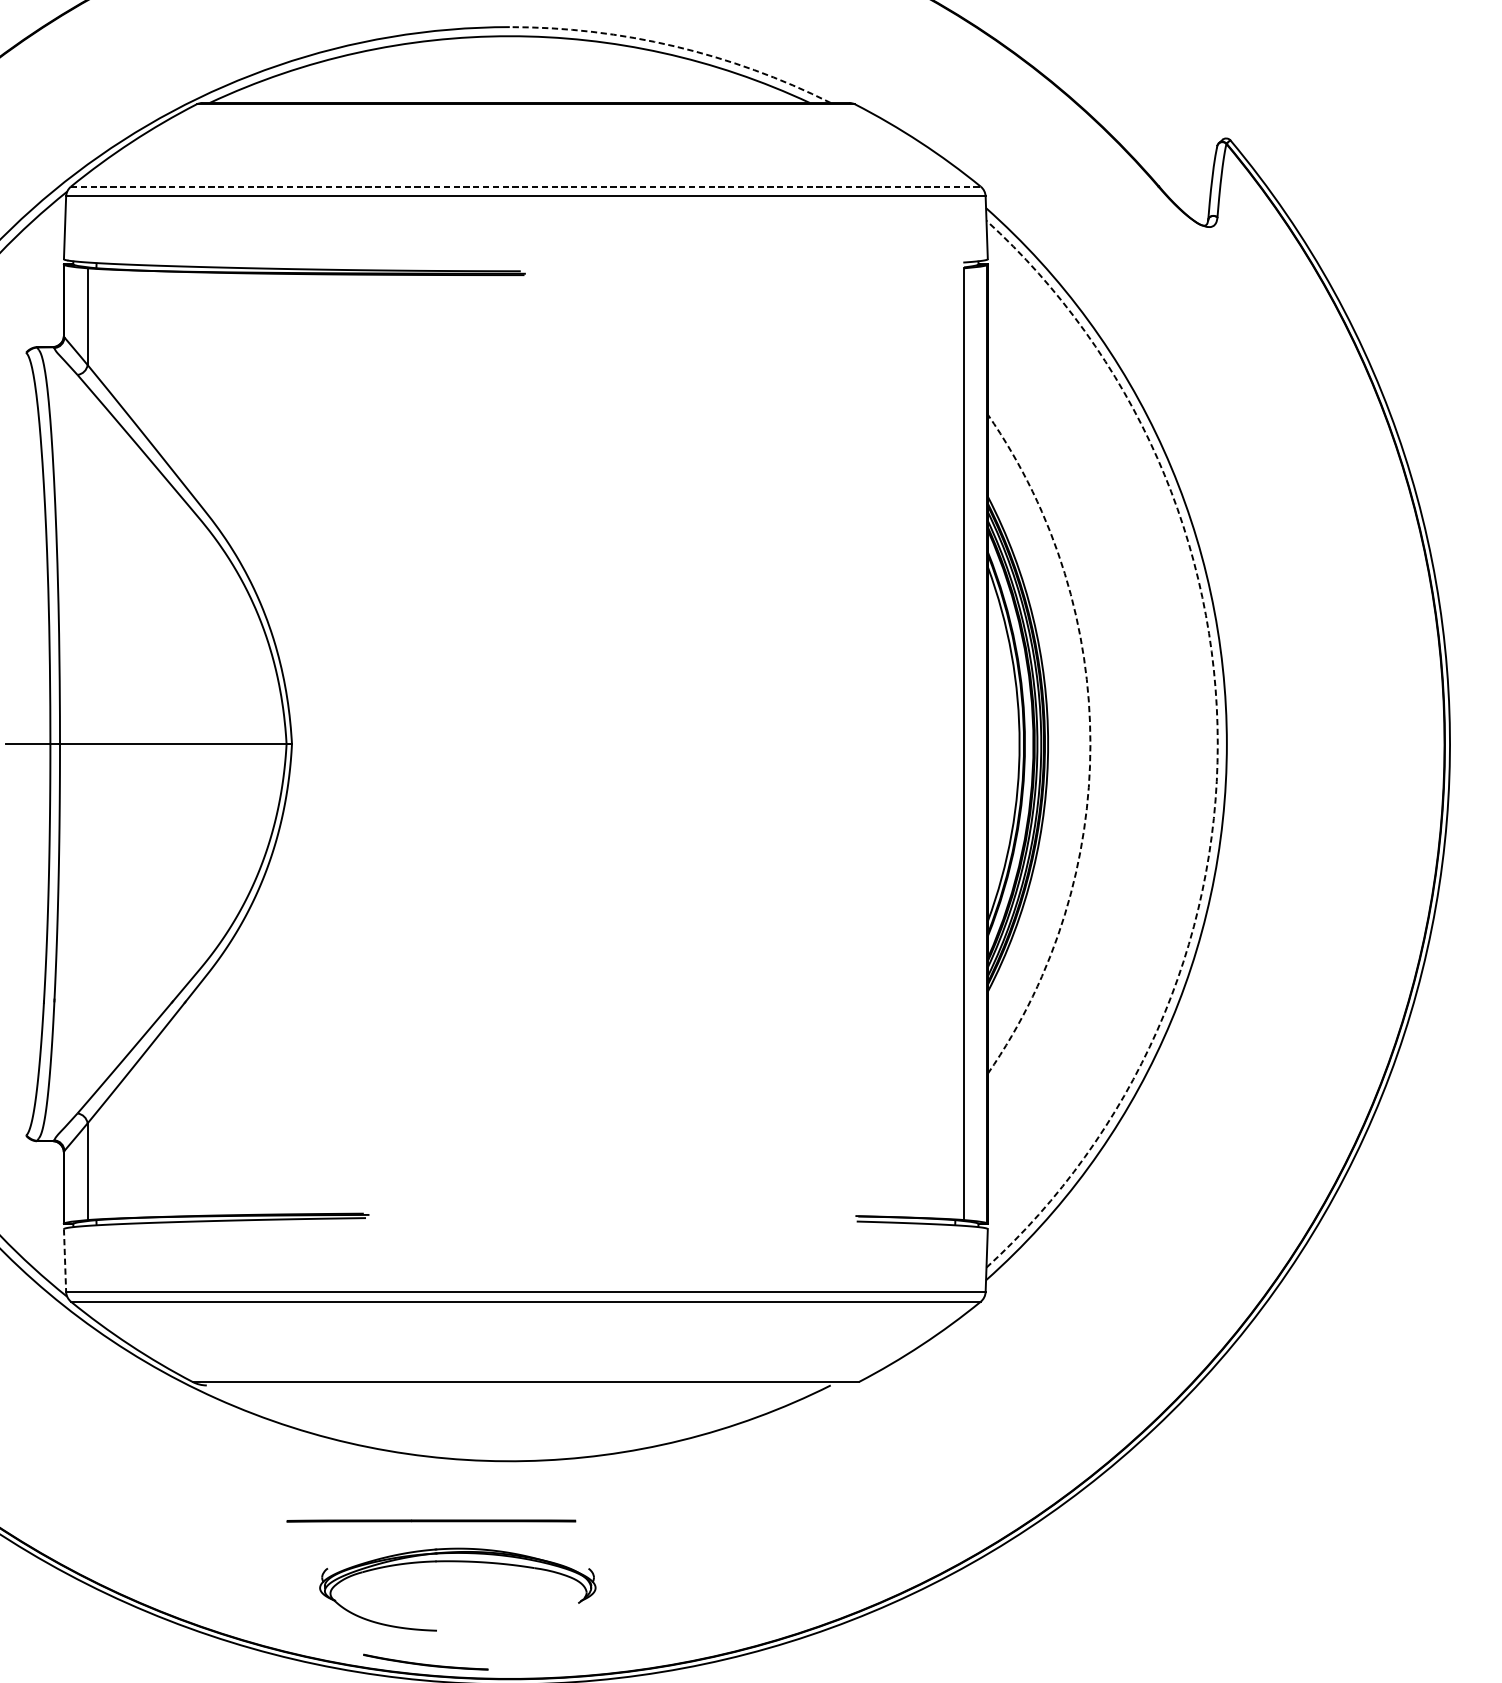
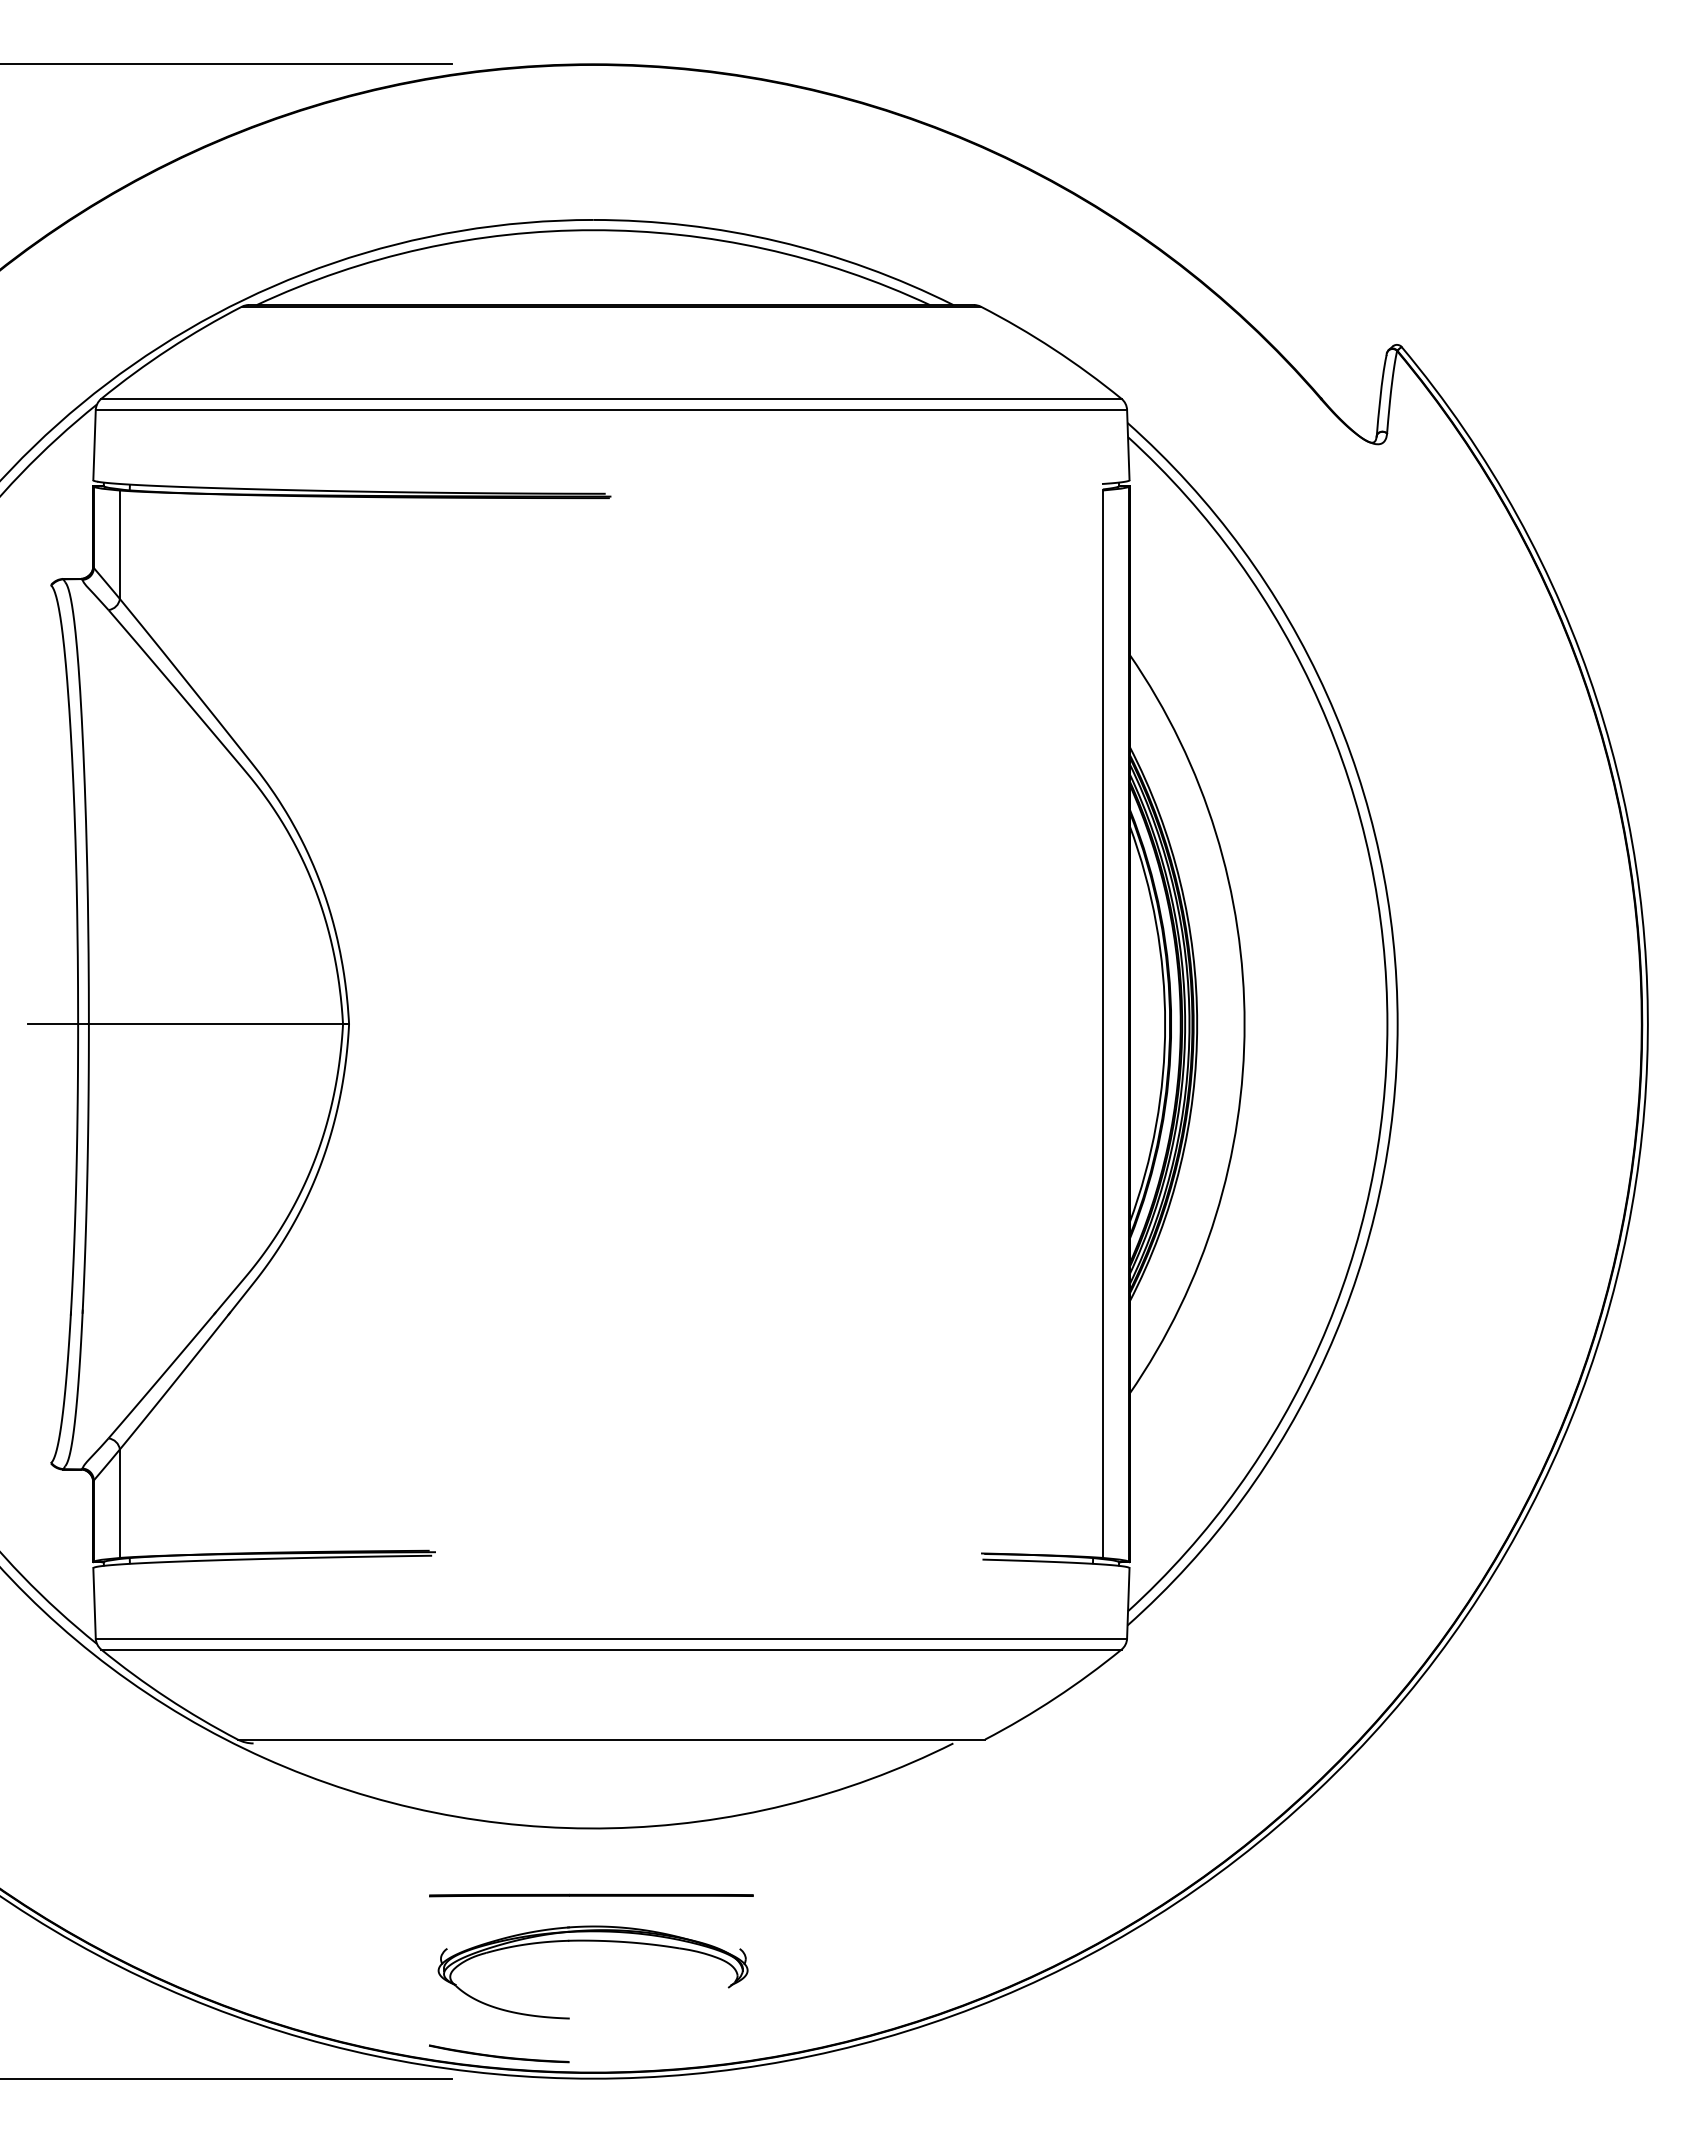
arc: (674, 46) -> (778, 241), dashed -> solid
line: (525, 186) -> (611, 398), dashed -> solid
arc: (1090, 744) -> (1244, 1024), dashed -> solid
arc: (1217, 744) -> (1387, 1024), dashed -> solid
line: (64, 1260) -> (94, 1603), dashed -> solid
line: (431, 1521) -> (591, 1895), moved
part: (457, 1562) -> (592, 1941), moved

